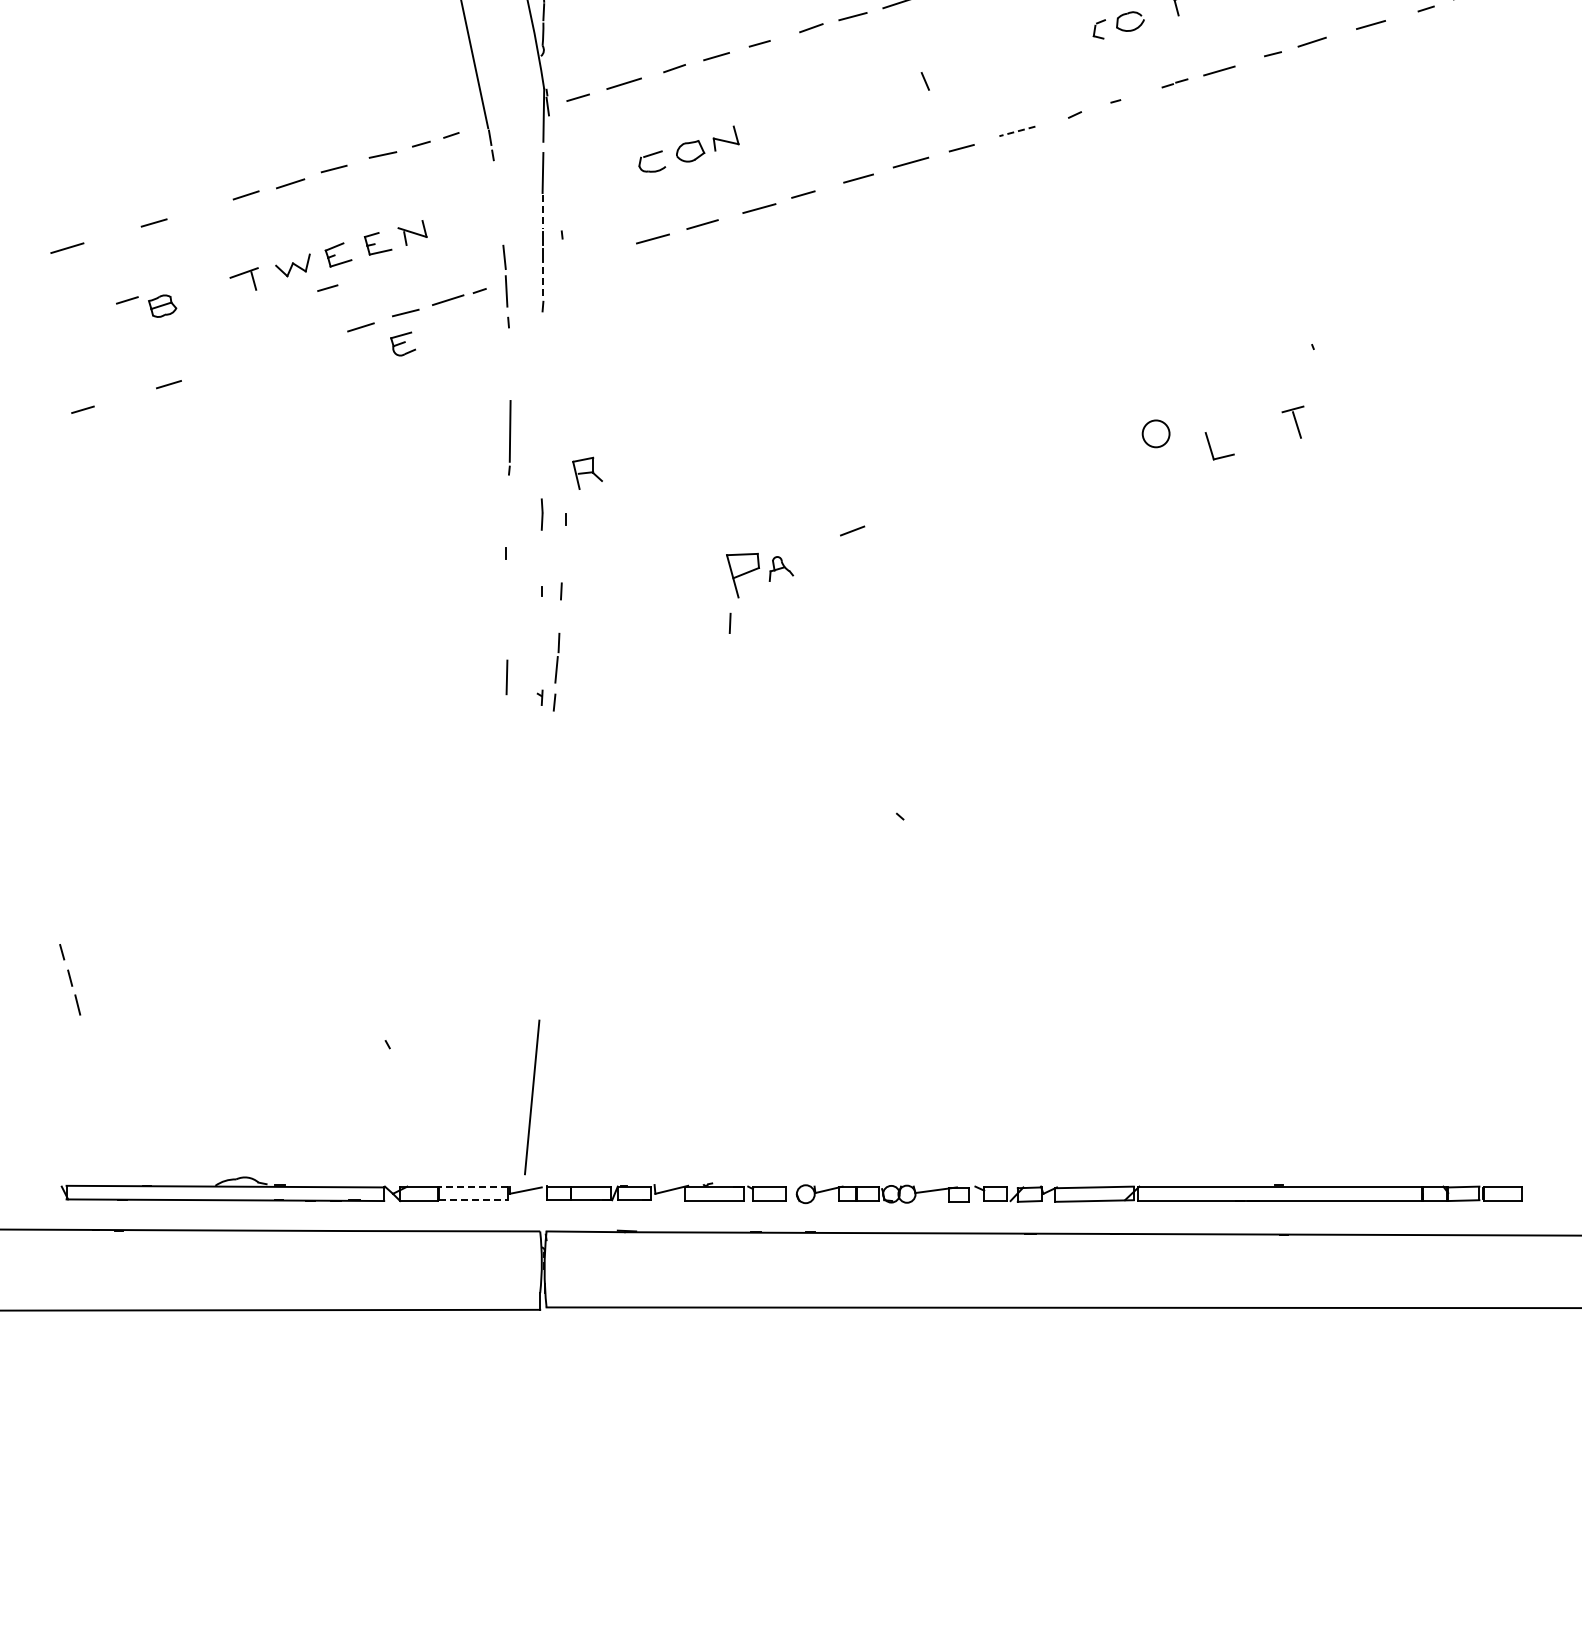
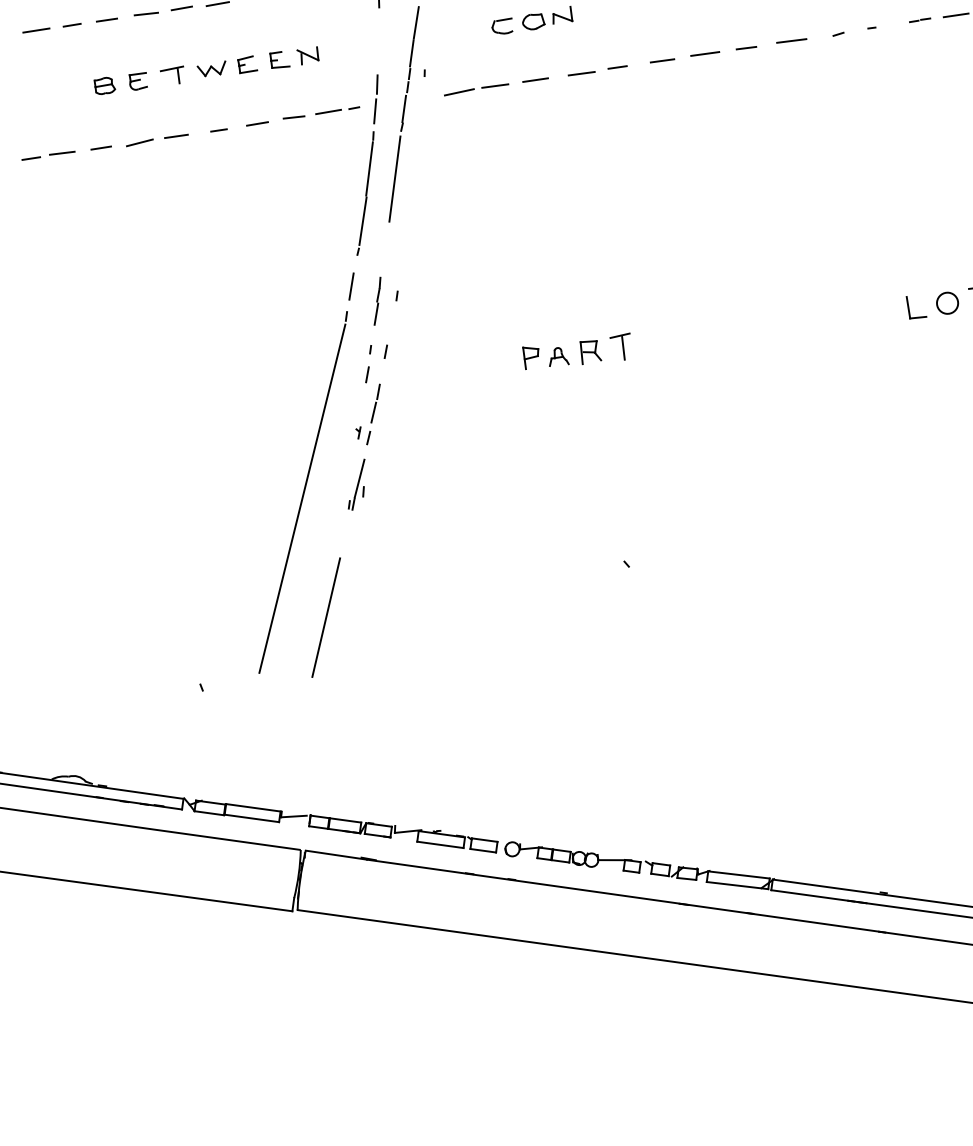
line: (1017, 131) -> (791, 41), dashed -> solid
line: (202, 208) -> (146, 13), added
line: (542, 212) -> (411, 53), dashed -> solid
line: (608, 252) -> (459, 91), added
line: (542, 283) -> (404, 109), dashed -> solid
line: (327, 287) -> (218, 129), moved
line: (127, 300) -> (72, 25), moved
part: (402, 343) -> (137, 80), moved
line: (261, 357) -> (176, 136), added
line: (508, 364) -> (368, 168), added
line: (216, 371) -> (139, 142), added
line: (542, 372) -> (394, 178), added
line: (120, 397) -> (61, 152), added
circle: (1155, 433) -> (947, 302), moved
part: (587, 472) -> (590, 352), moved
line: (542, 545) -> (376, 313), added
line: (858, 546) -> (623, 348), added
part: (742, 574) -> (529, 357), size x0.62
line: (729, 622) -> (367, 373), moved
line: (506, 677) -> (351, 286), moved
part: (549, 762) -> (358, 484), added
line: (481, 790) -> (302, 498), added
line: (532, 1097) -> (326, 617), moved
line: (473, 1186) -> (253, 807), dashed -> solid
line: (473, 1200) -> (251, 818), dashed -> solid

